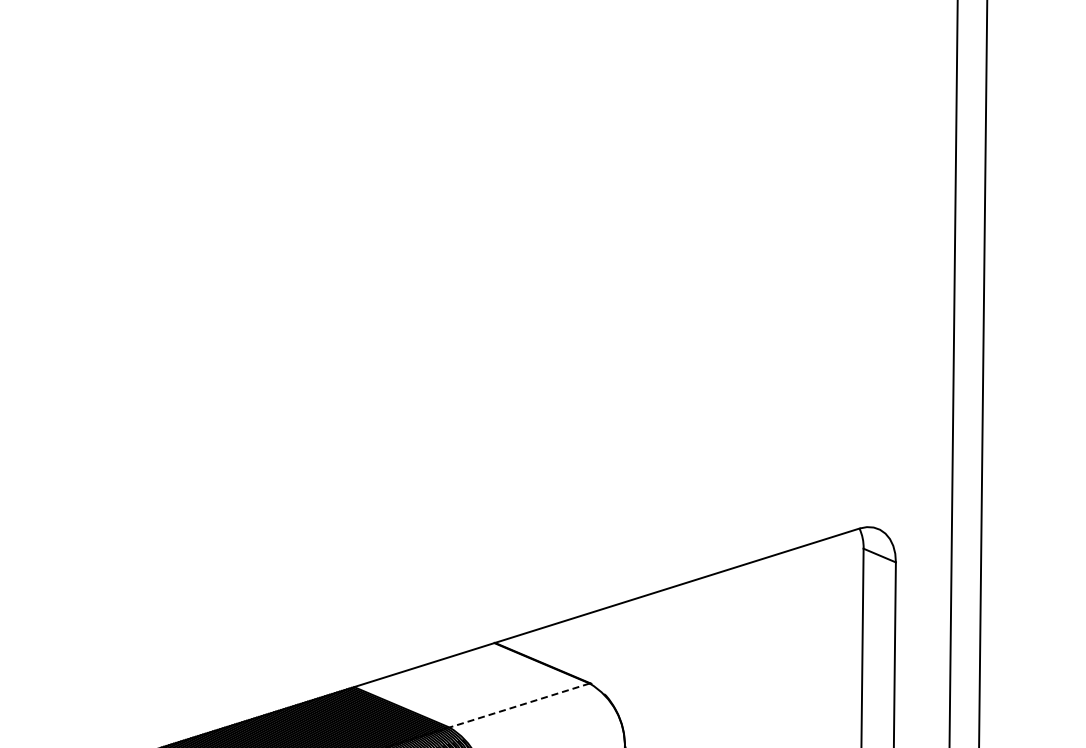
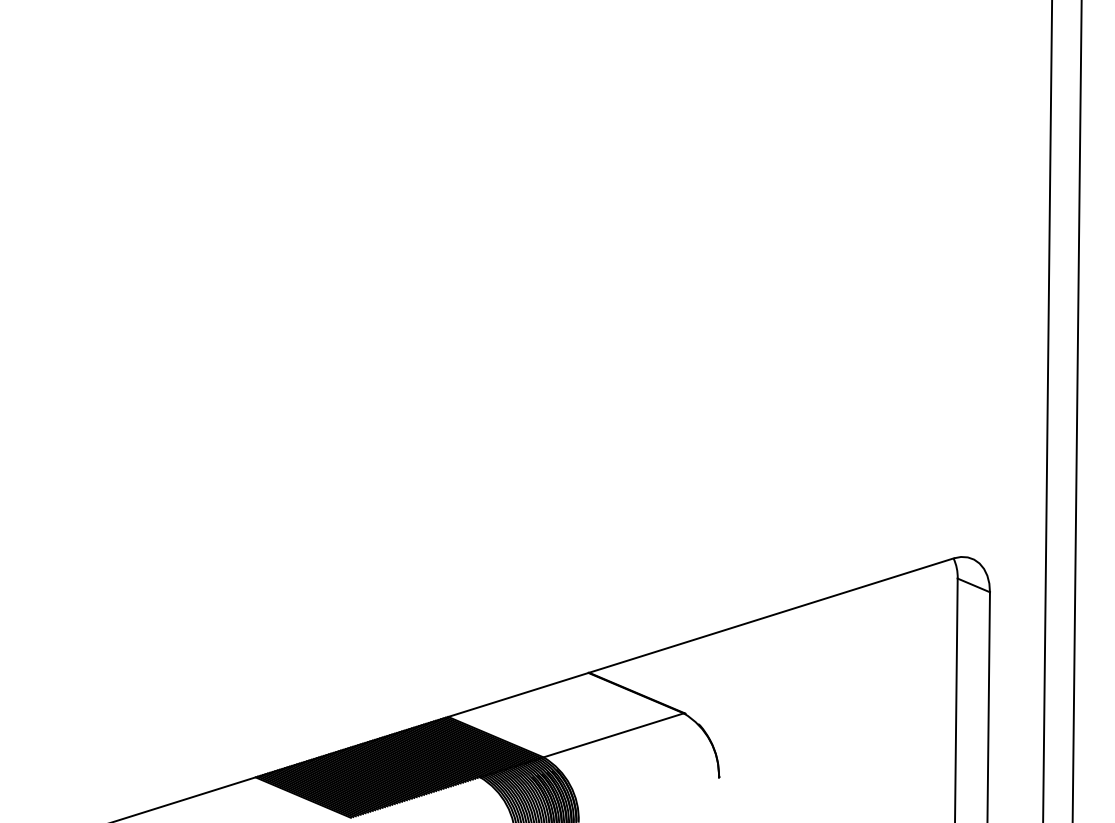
line: (519, 705) -> (613, 735), dashed -> solid

